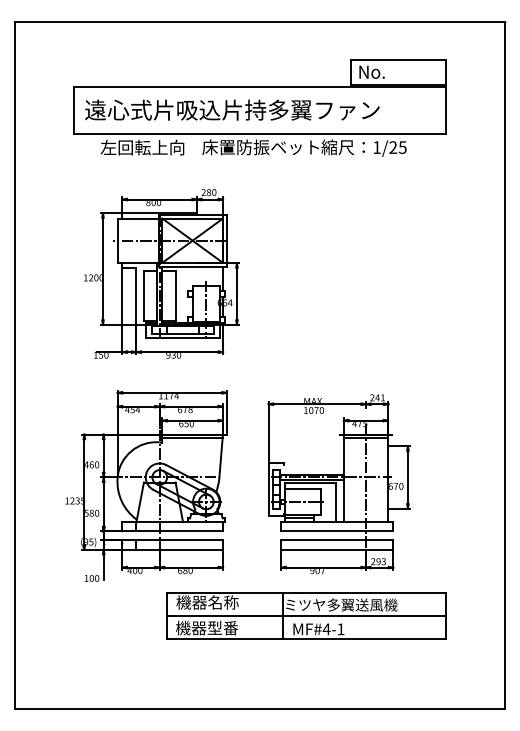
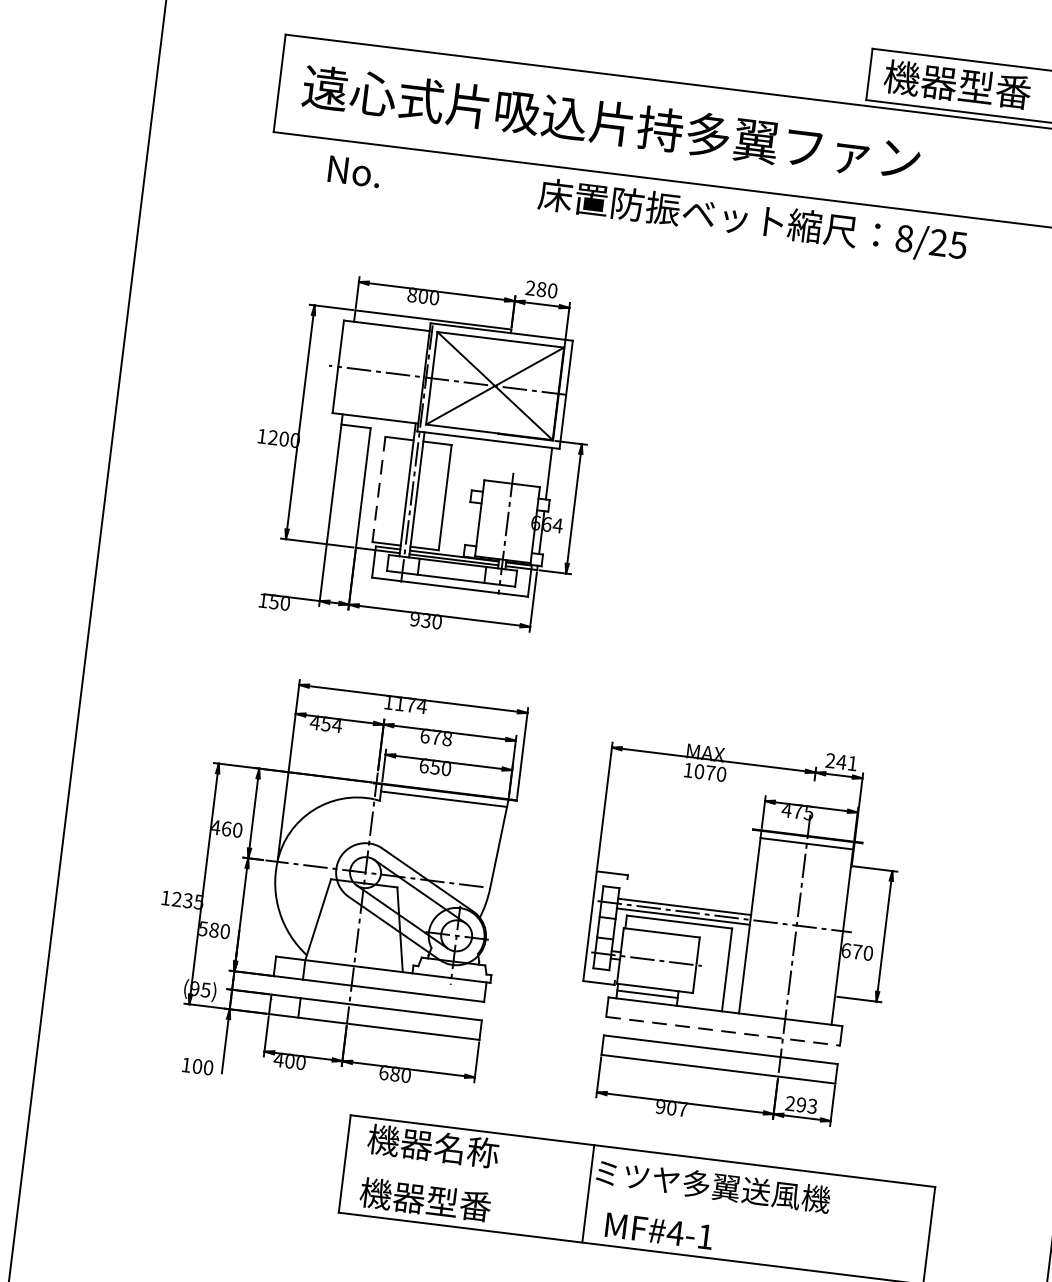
text: (392, 71) -> (956, 83), No. -> 機器型番
text: (142, 147) -> (414, 178), 左回転上向 -> No.
text: (376, 147) -> (903, 238), 1/25 -> 8/25
line: (143, 296) -> (377, 490), solid -> dashed
line: (337, 531) -> (723, 1031), solid -> dashed
line: (306, 615) -> (636, 1199), removed

